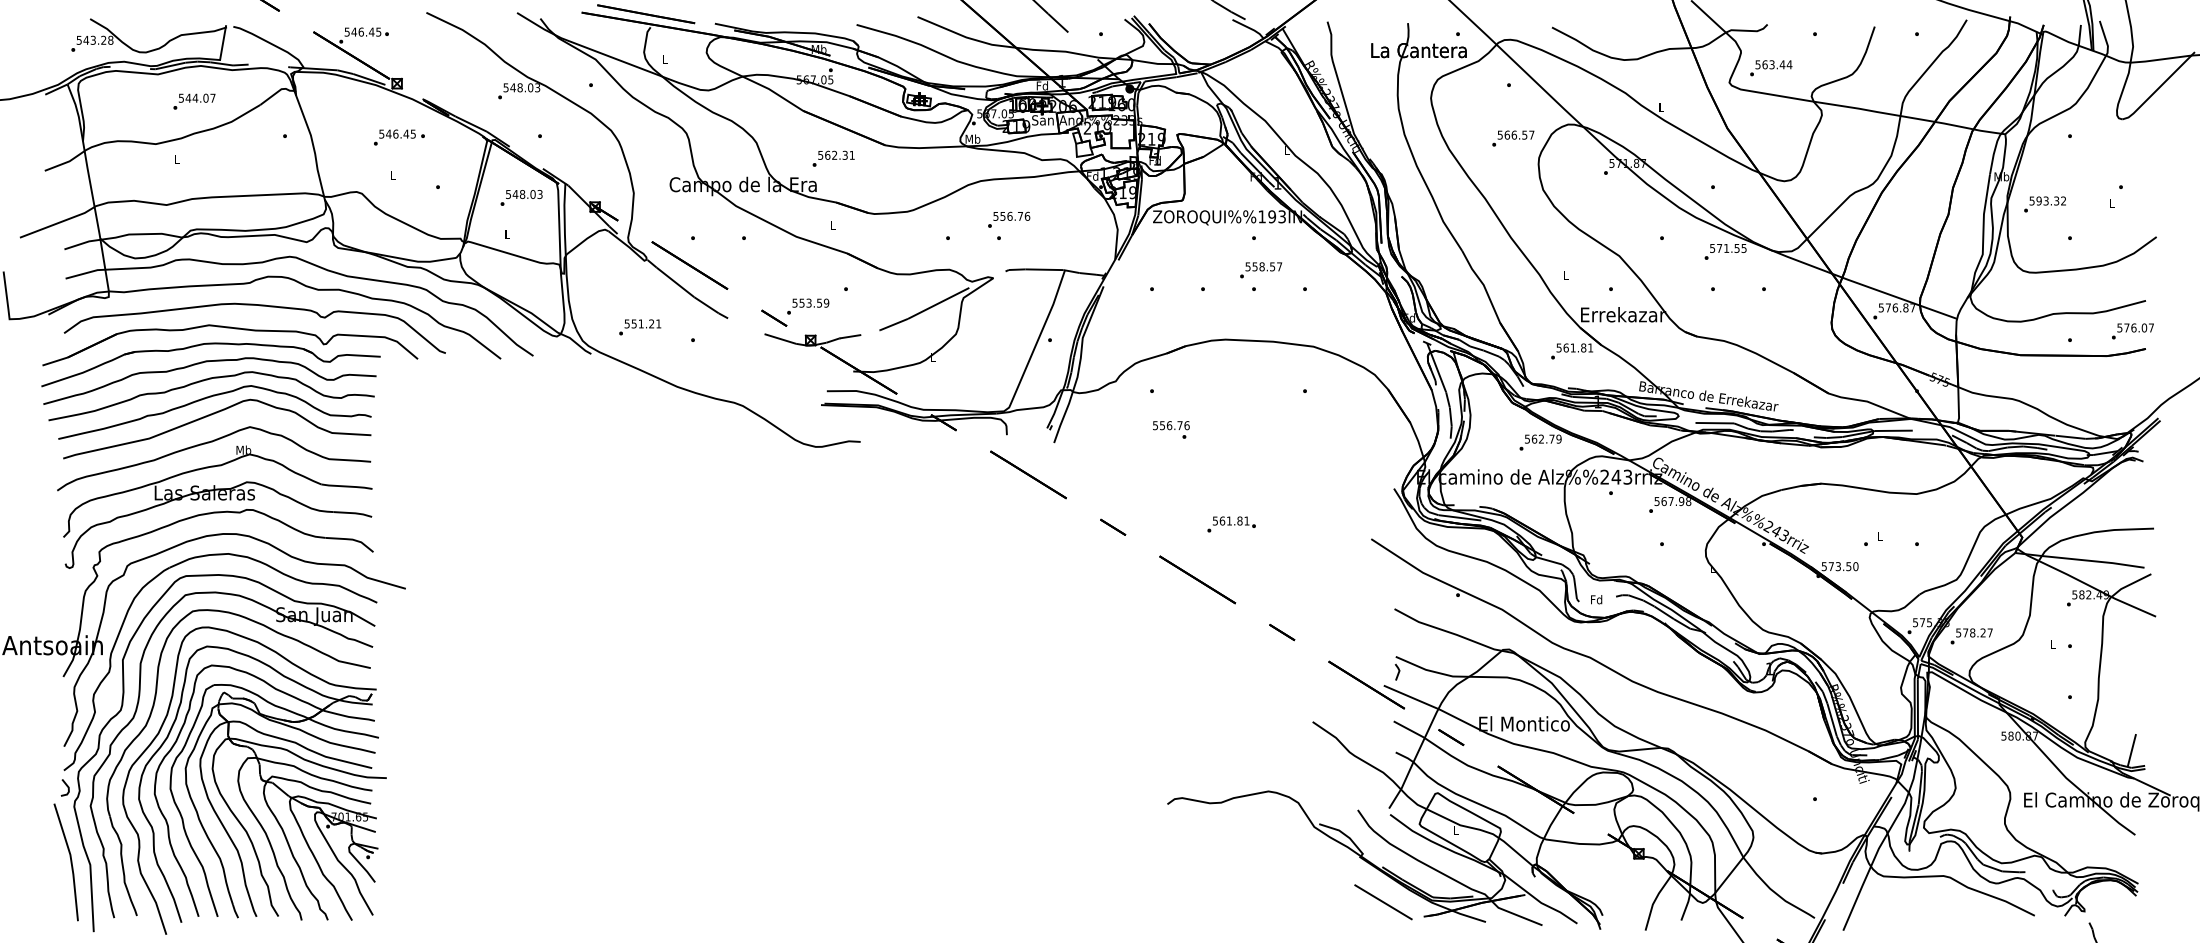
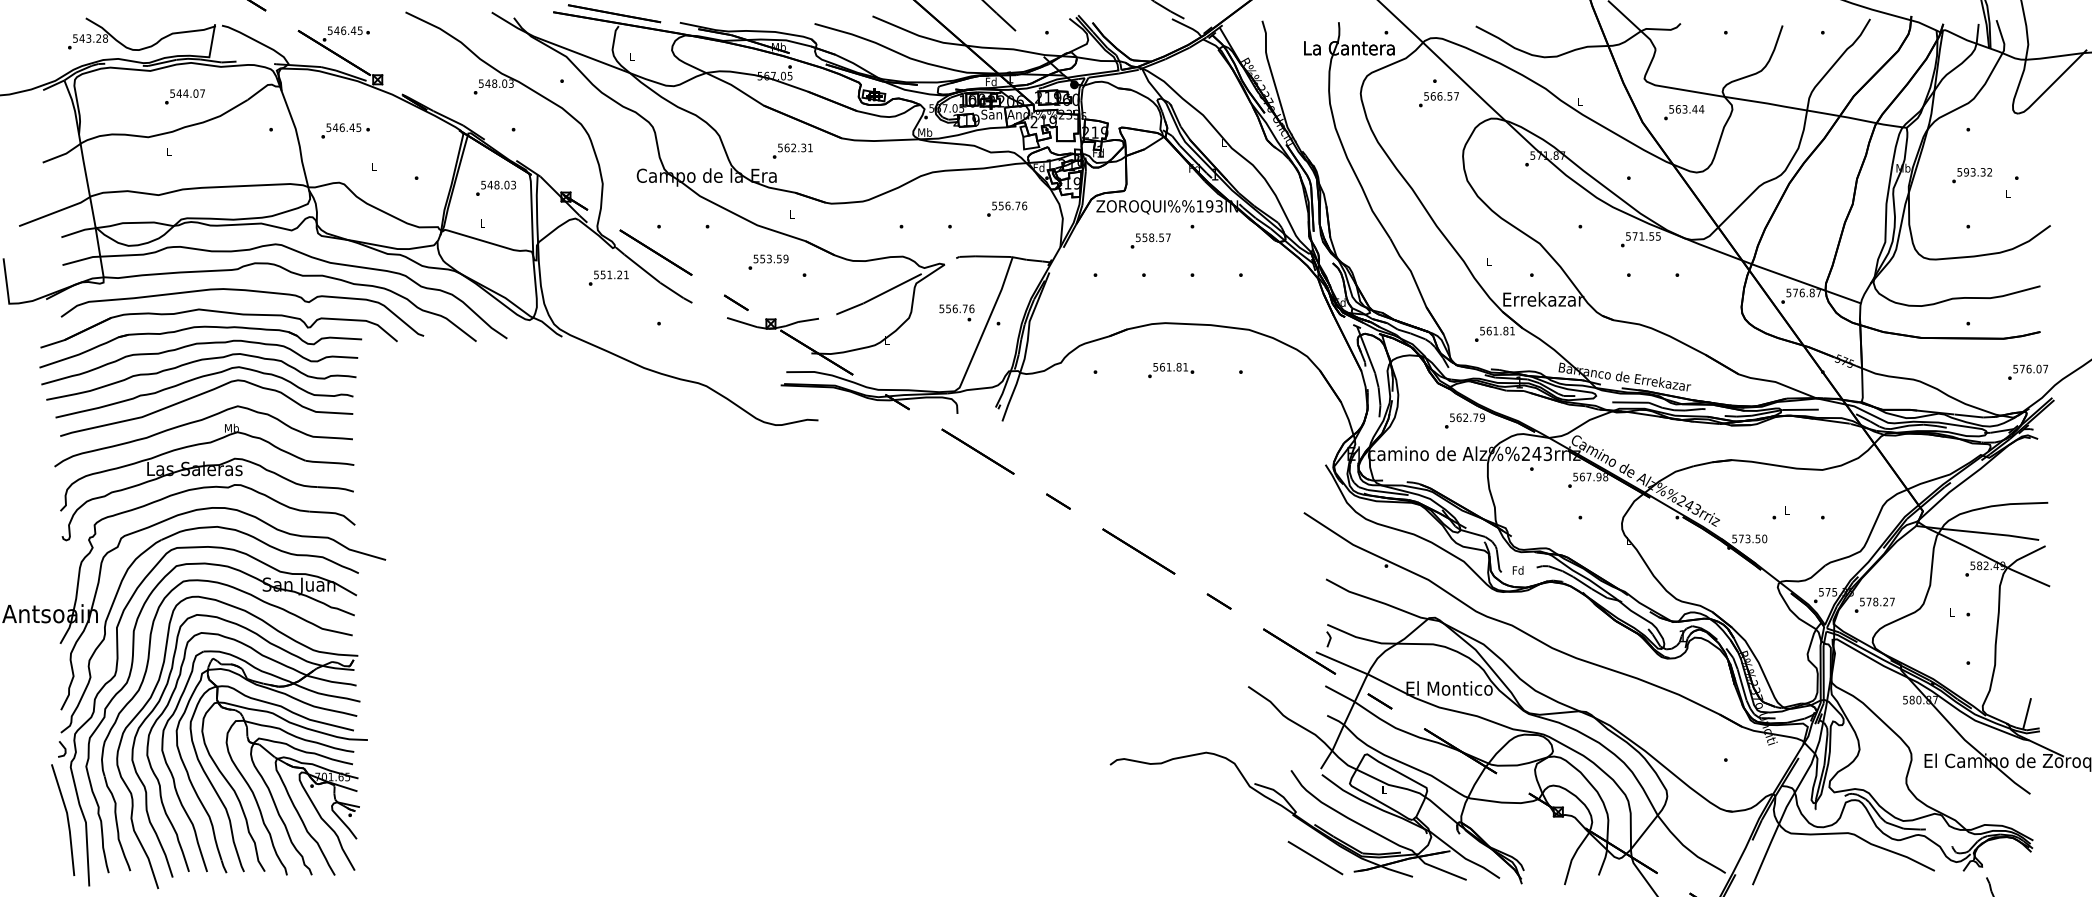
text: (1771, 68) -> (1684, 112), moved
text: (399, 137) -> (345, 130), moved
text: (1513, 138) -> (1439, 99), moved
text: (2044, 204) -> (1971, 175), moved
text: (1009, 219) -> (1007, 208), moved
text: (1261, 270) -> (1151, 241), moved
text: (808, 306) -> (768, 262), moved
text: (640, 327) -> (609, 278), moved
text: (2132, 331) -> (2027, 372), moved
text: (1171, 429) -> (957, 312), moved
text: (1231, 524) -> (1171, 370), moved

